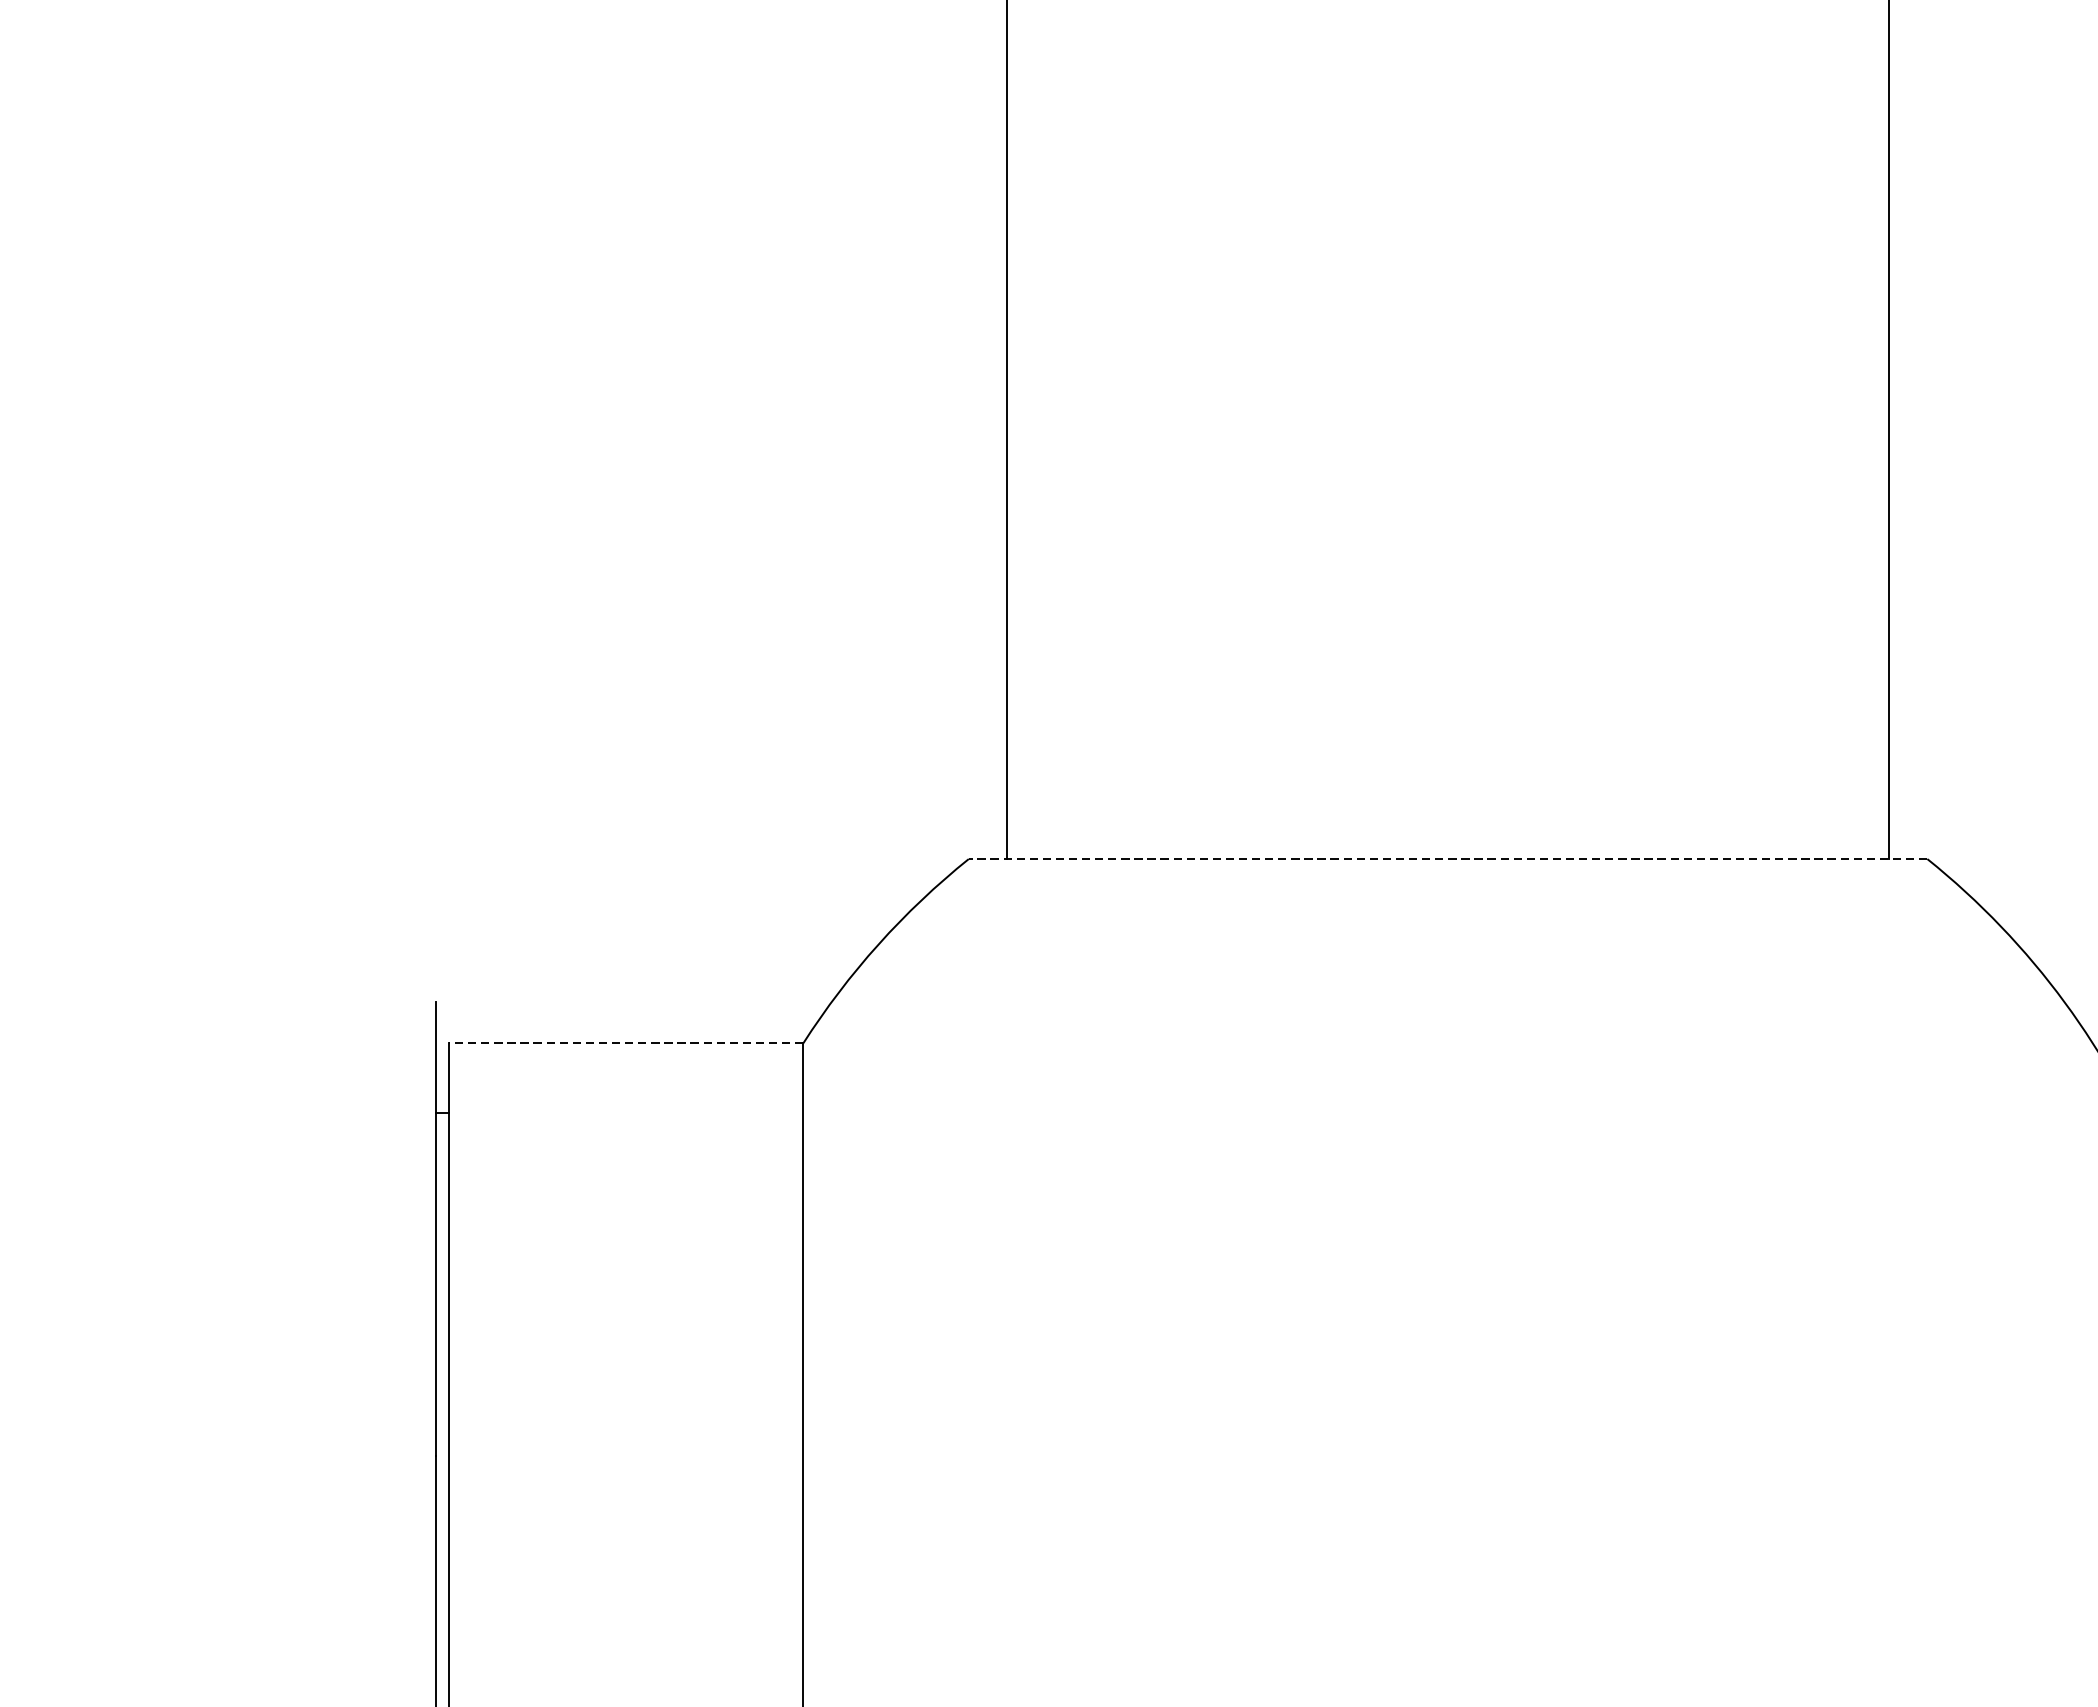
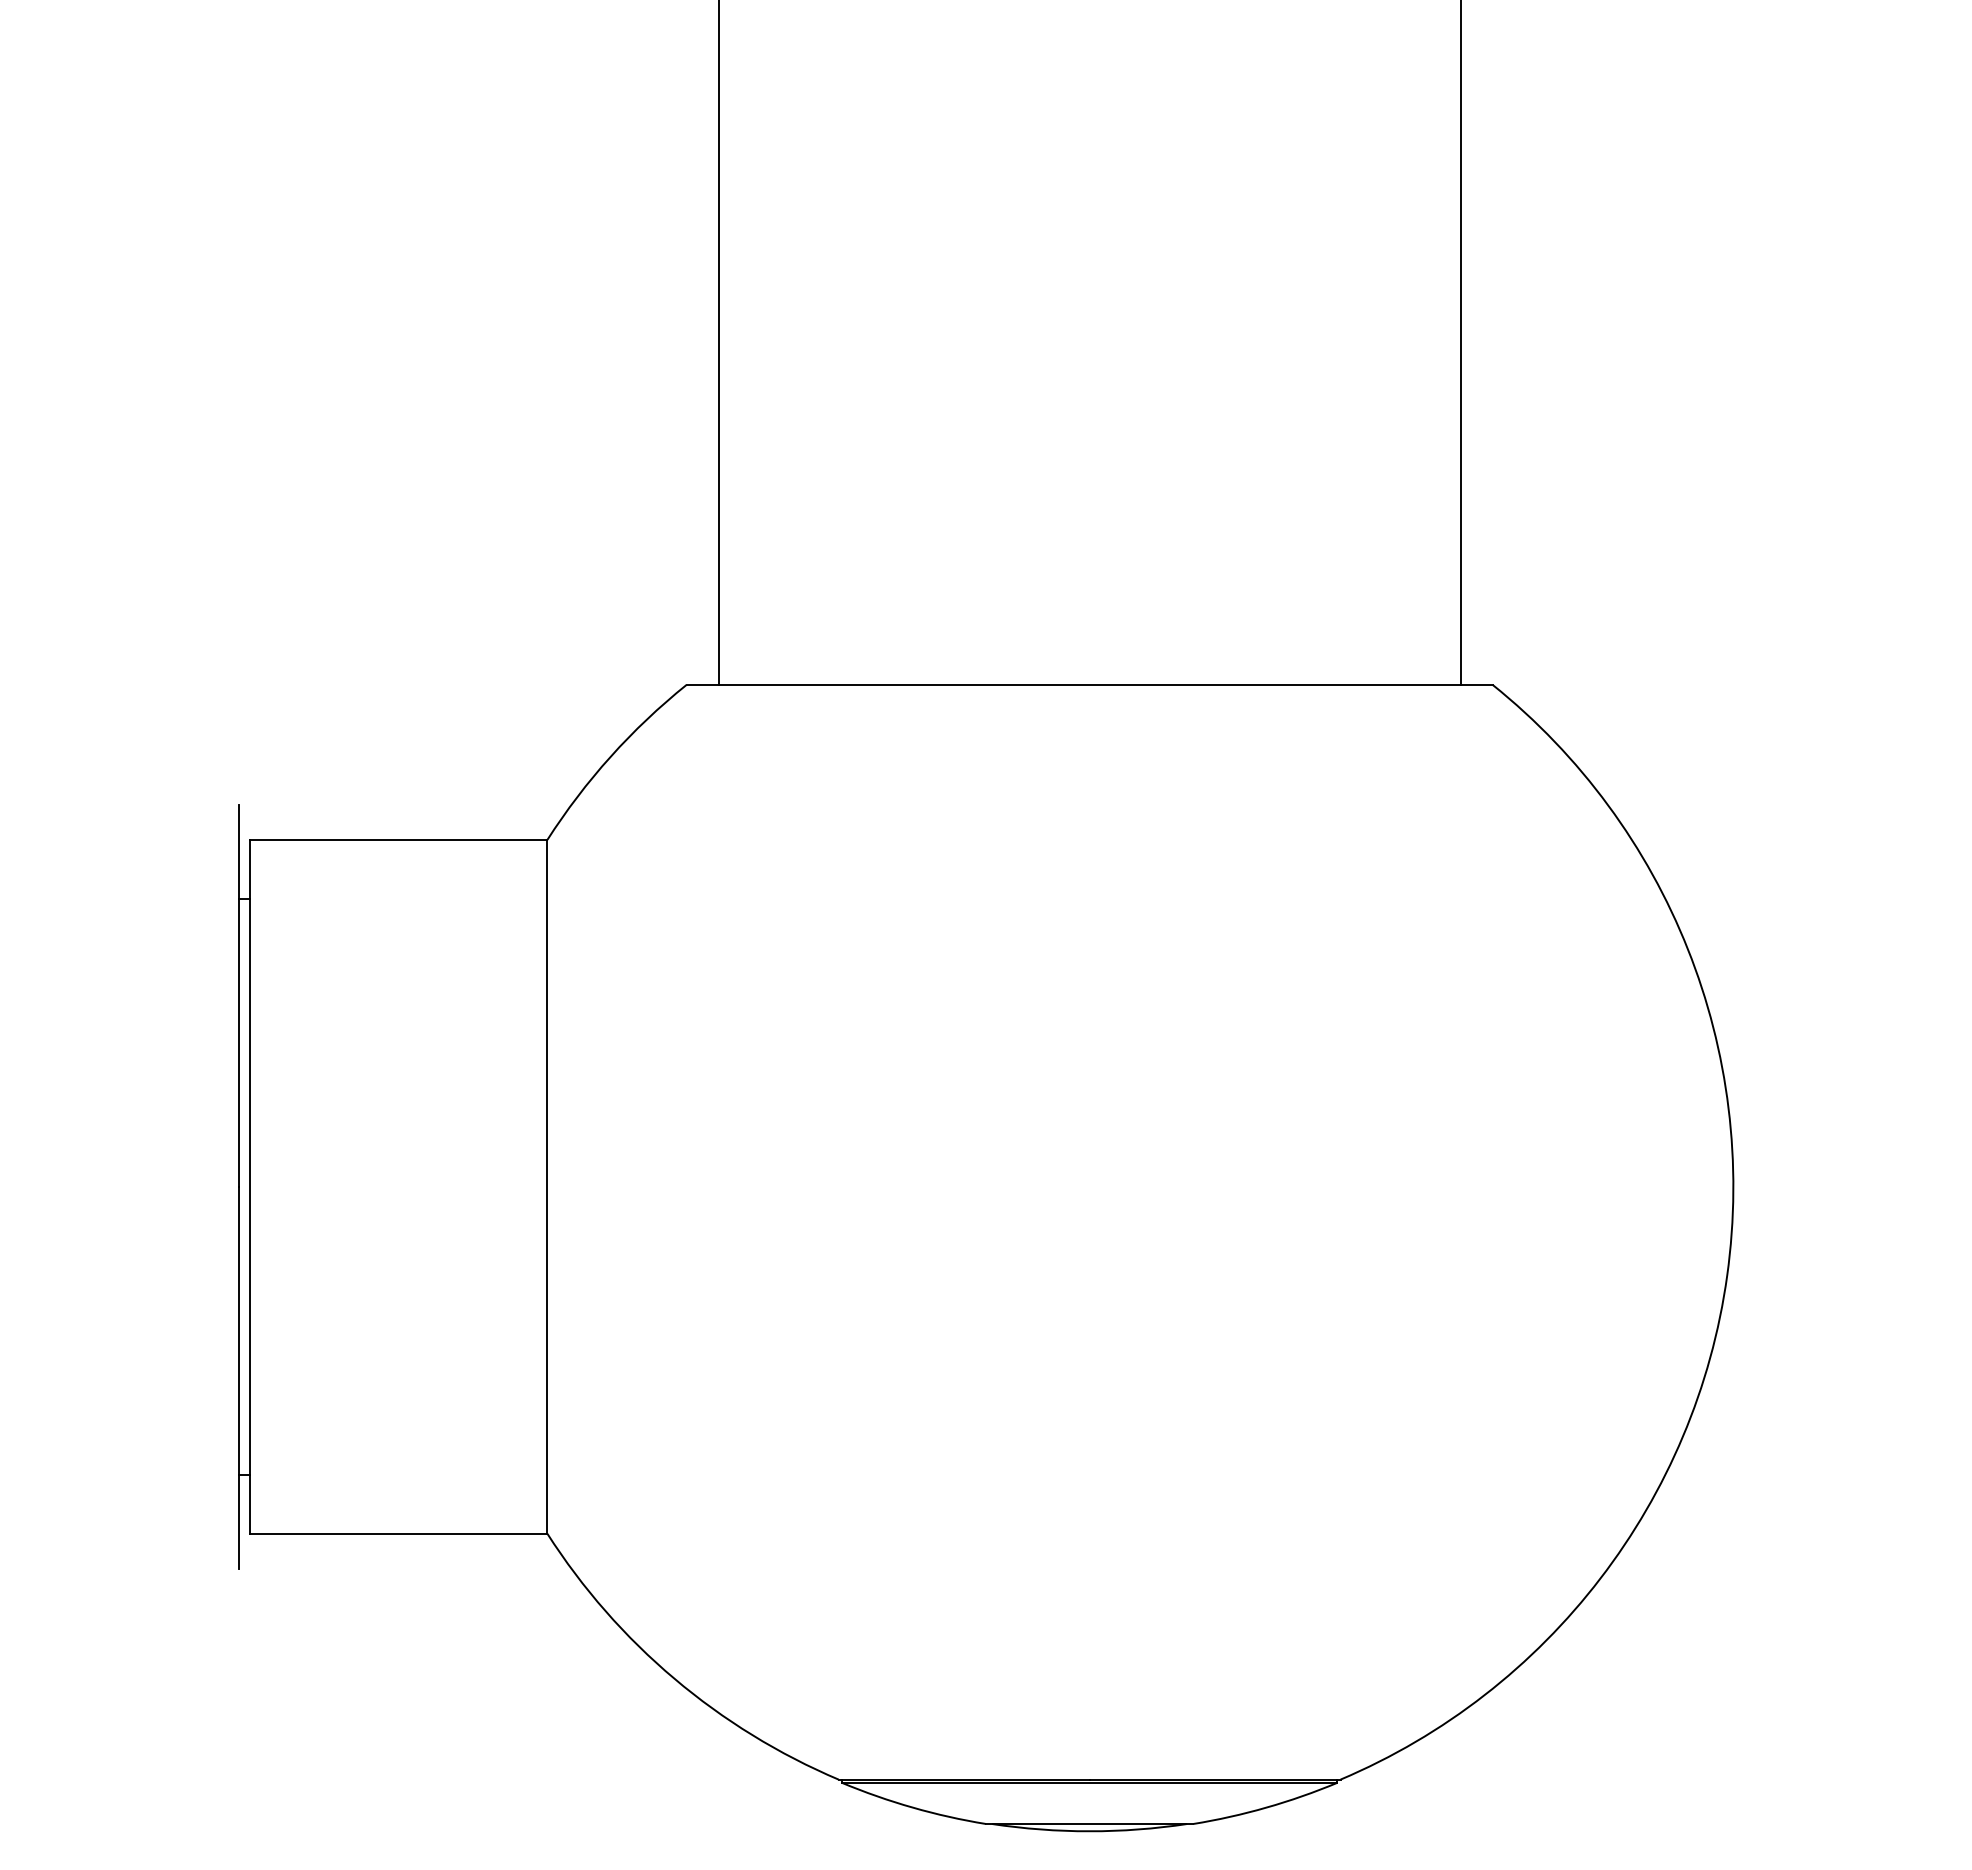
line: (1447, 858) -> (1089, 684), dashed -> solid
line: (626, 1042) -> (398, 839), dashed -> solid

